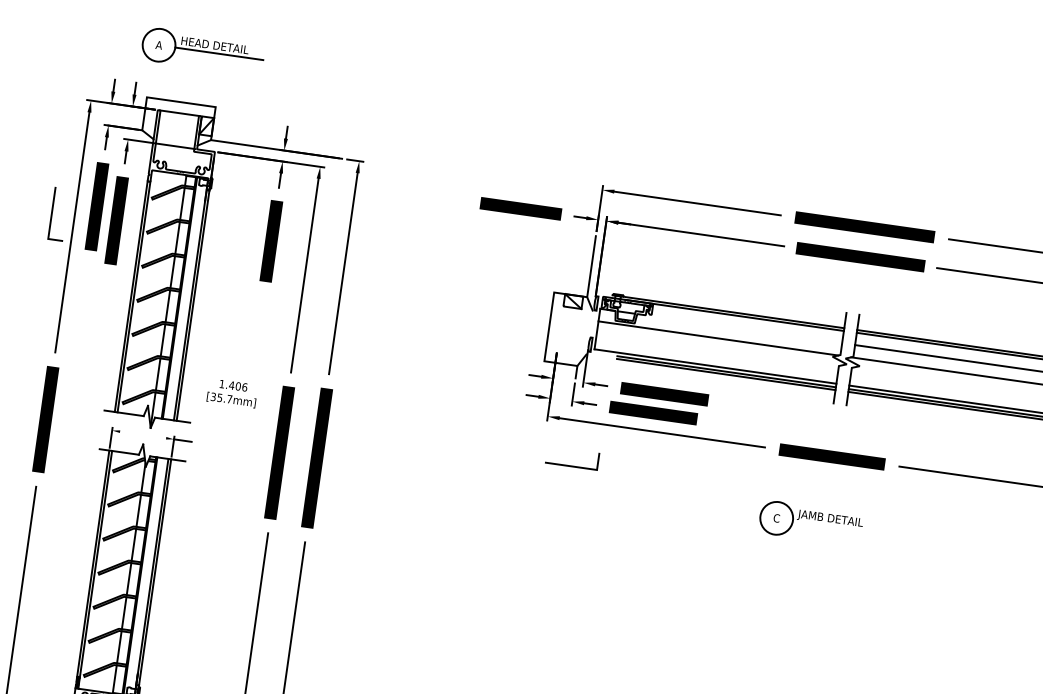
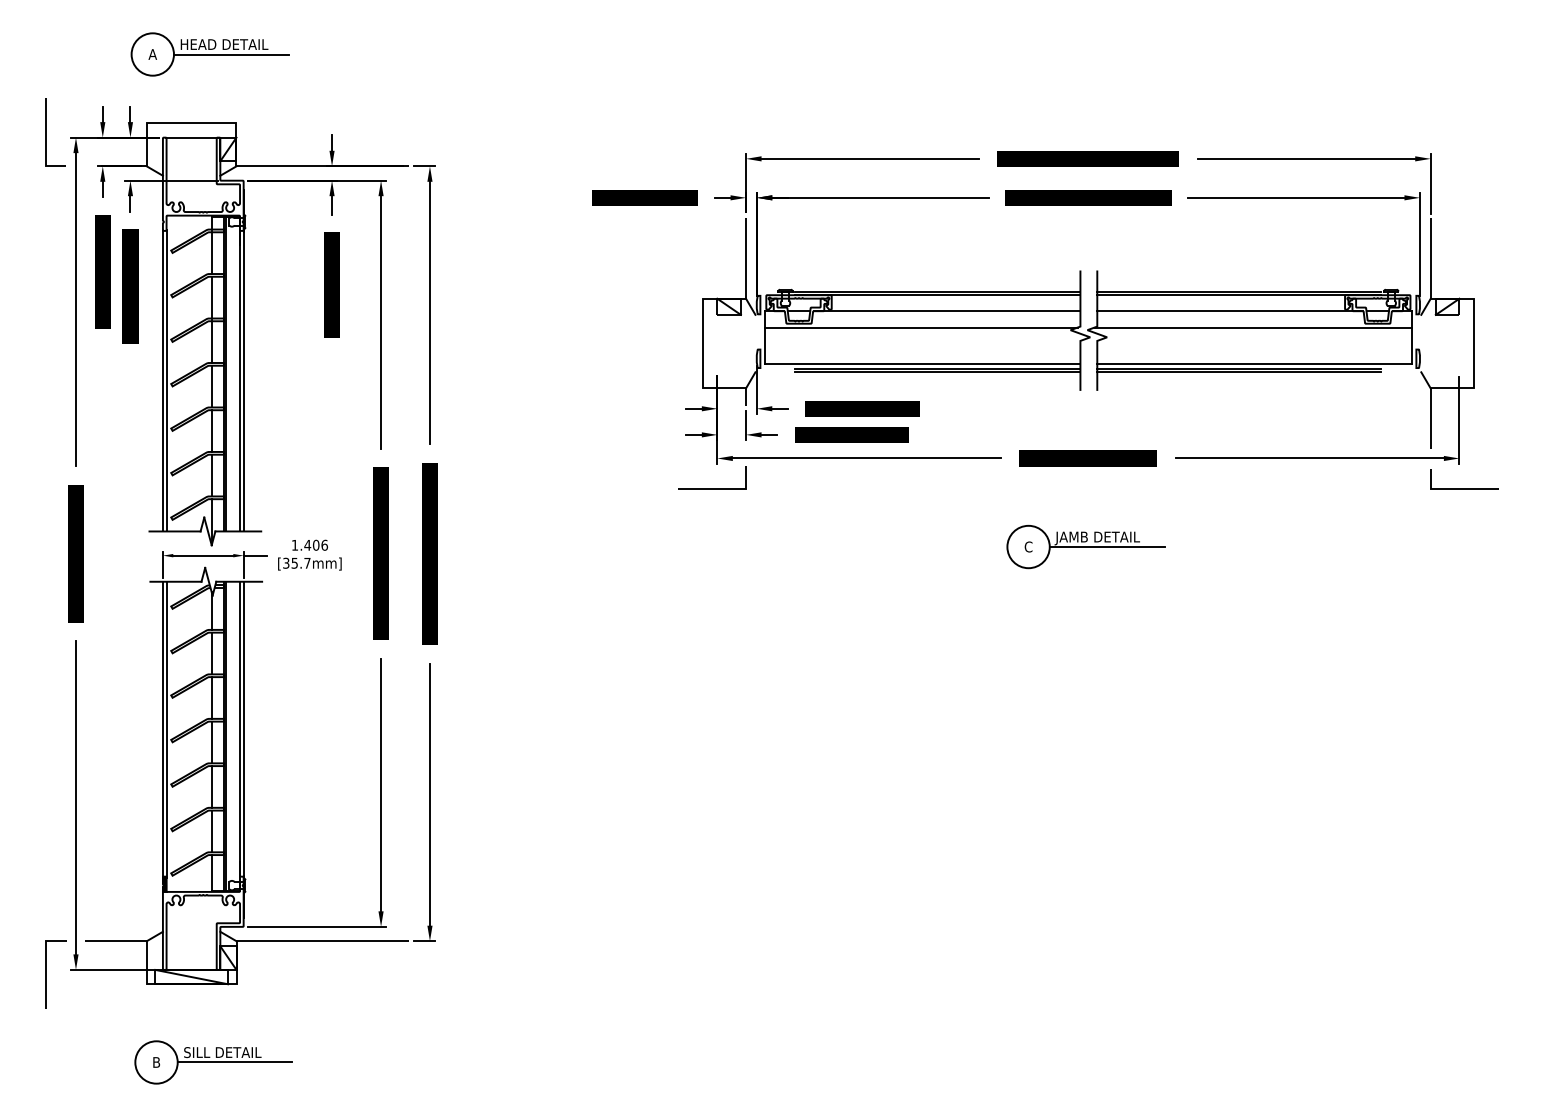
line: (52, 213) -> (46, 132), moved
line: (739, 328) -> (946, 311), added
text: (232, 392) -> (309, 554), moved
line: (143, 434) -> (203, 555), added
line: (571, 466) -> (712, 488), moved
line: (836, 527) -> (1106, 547), added

